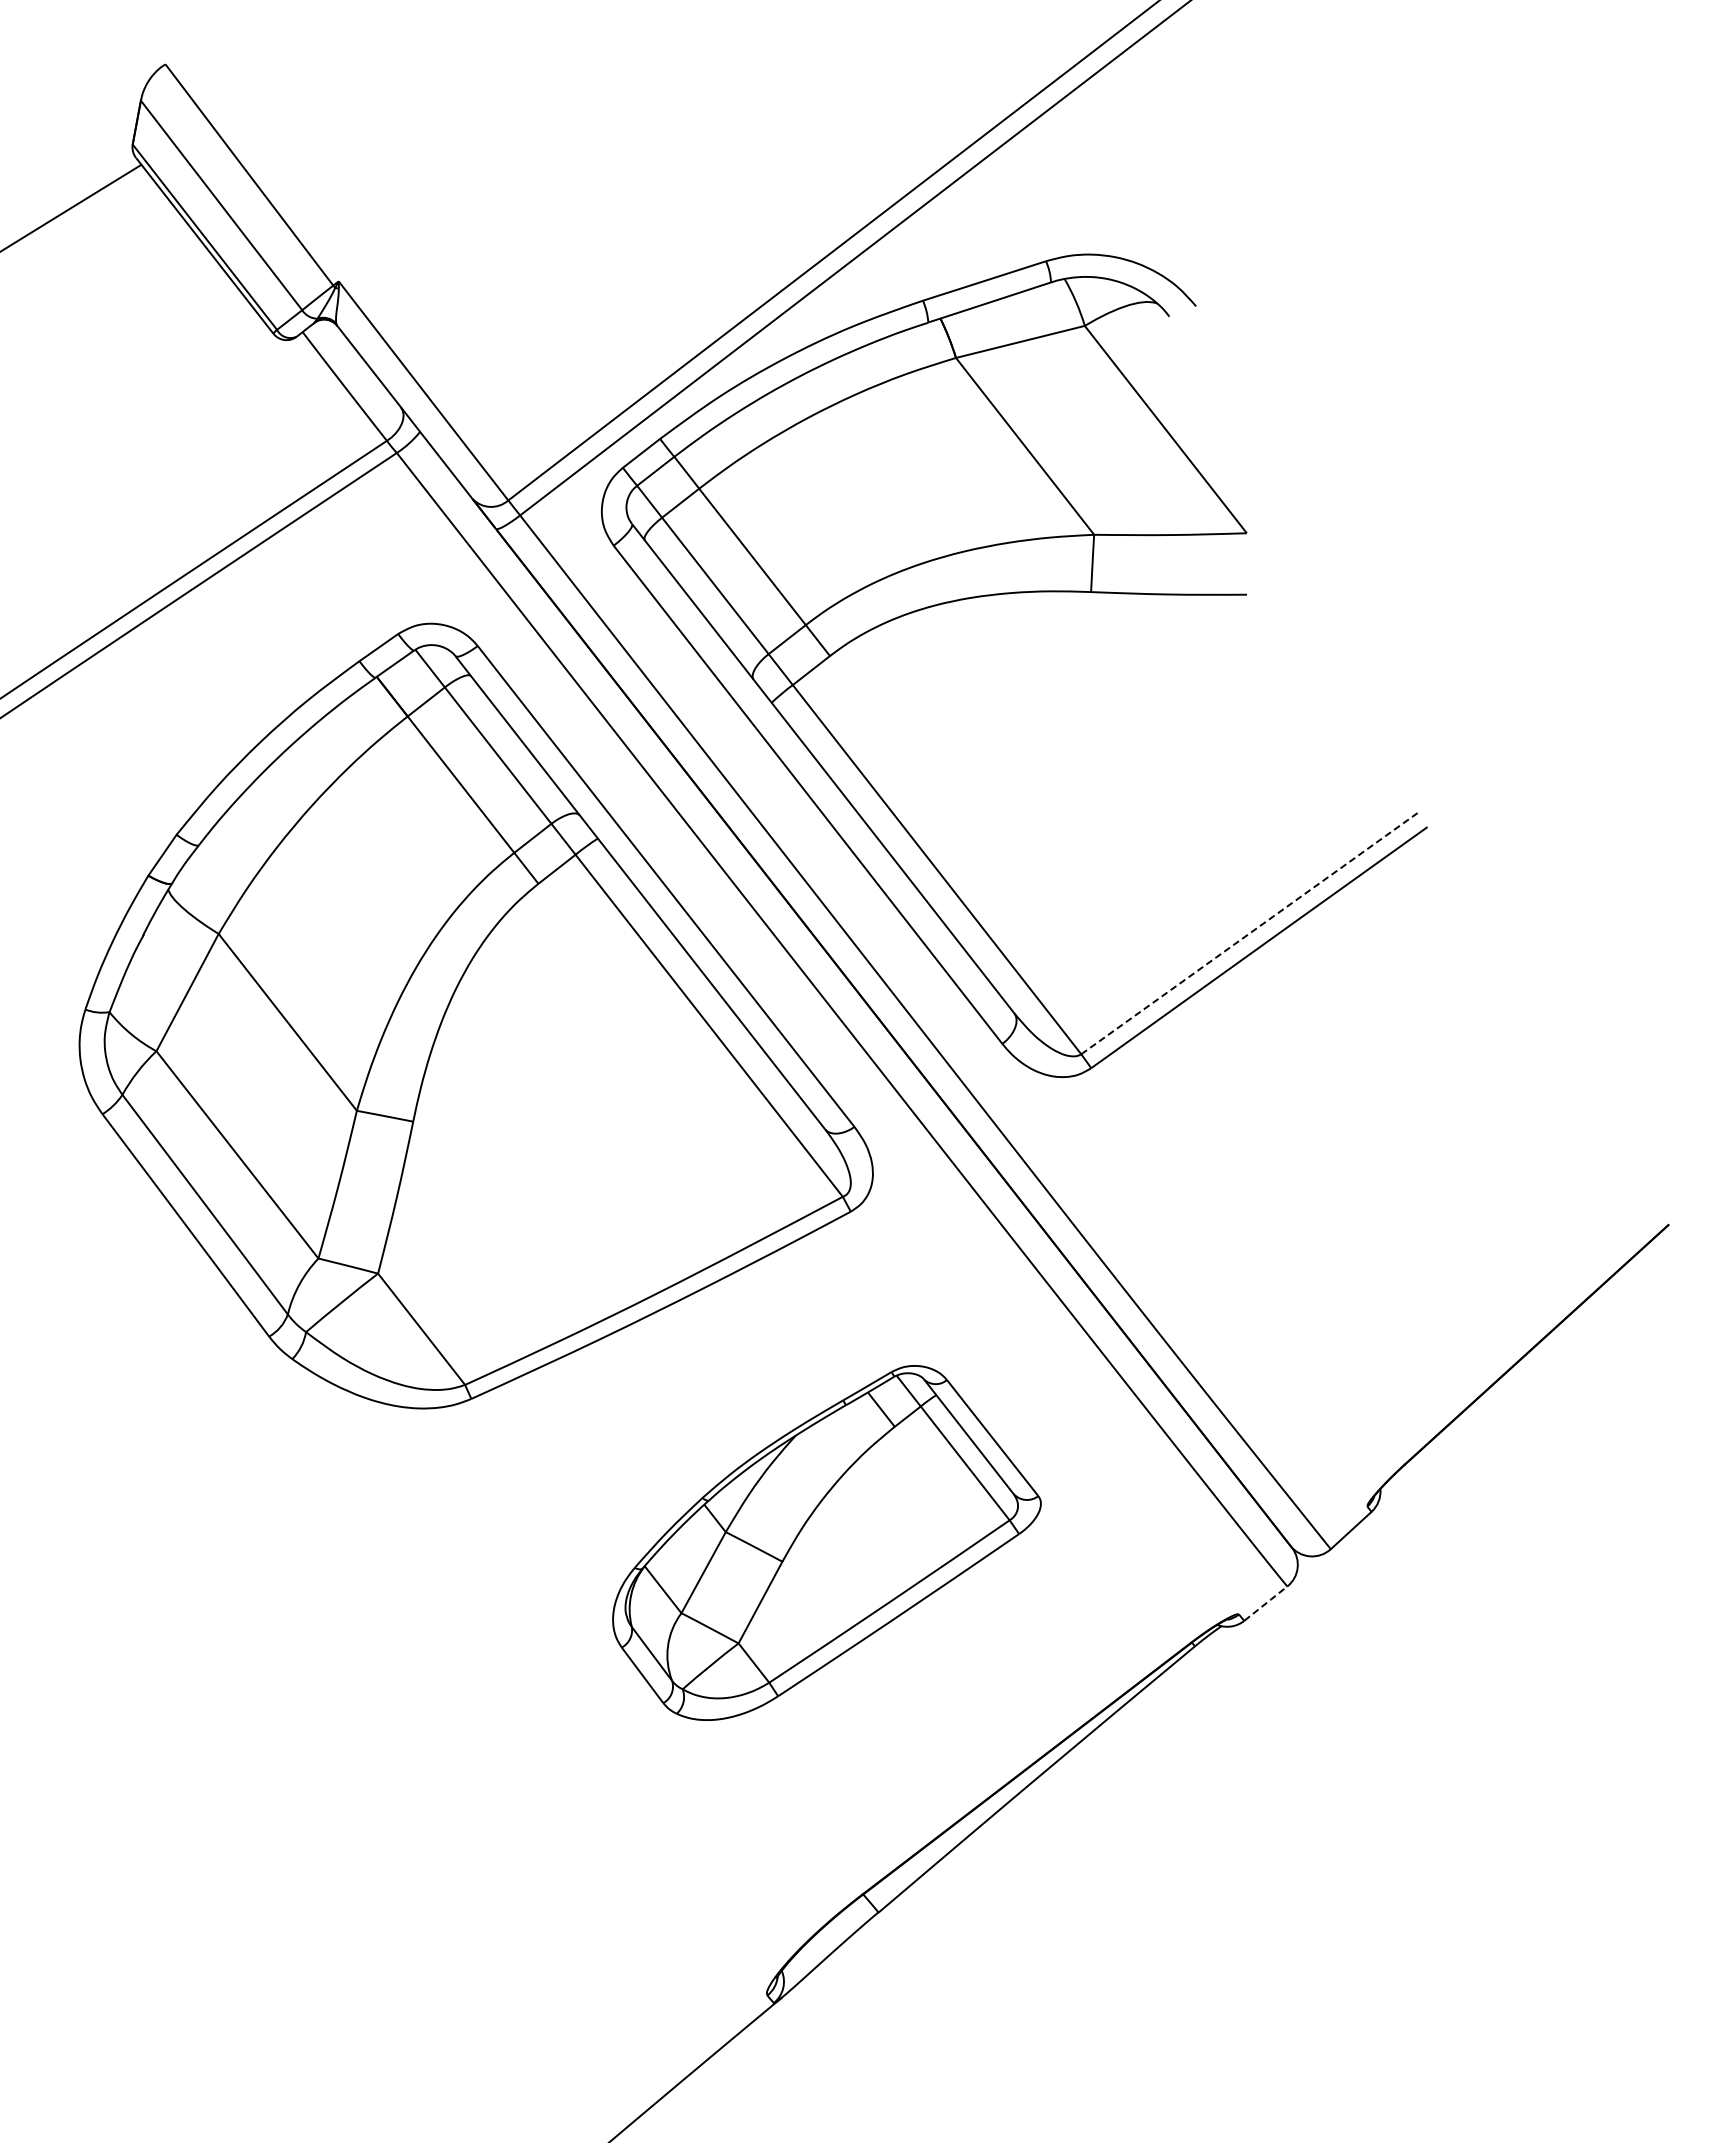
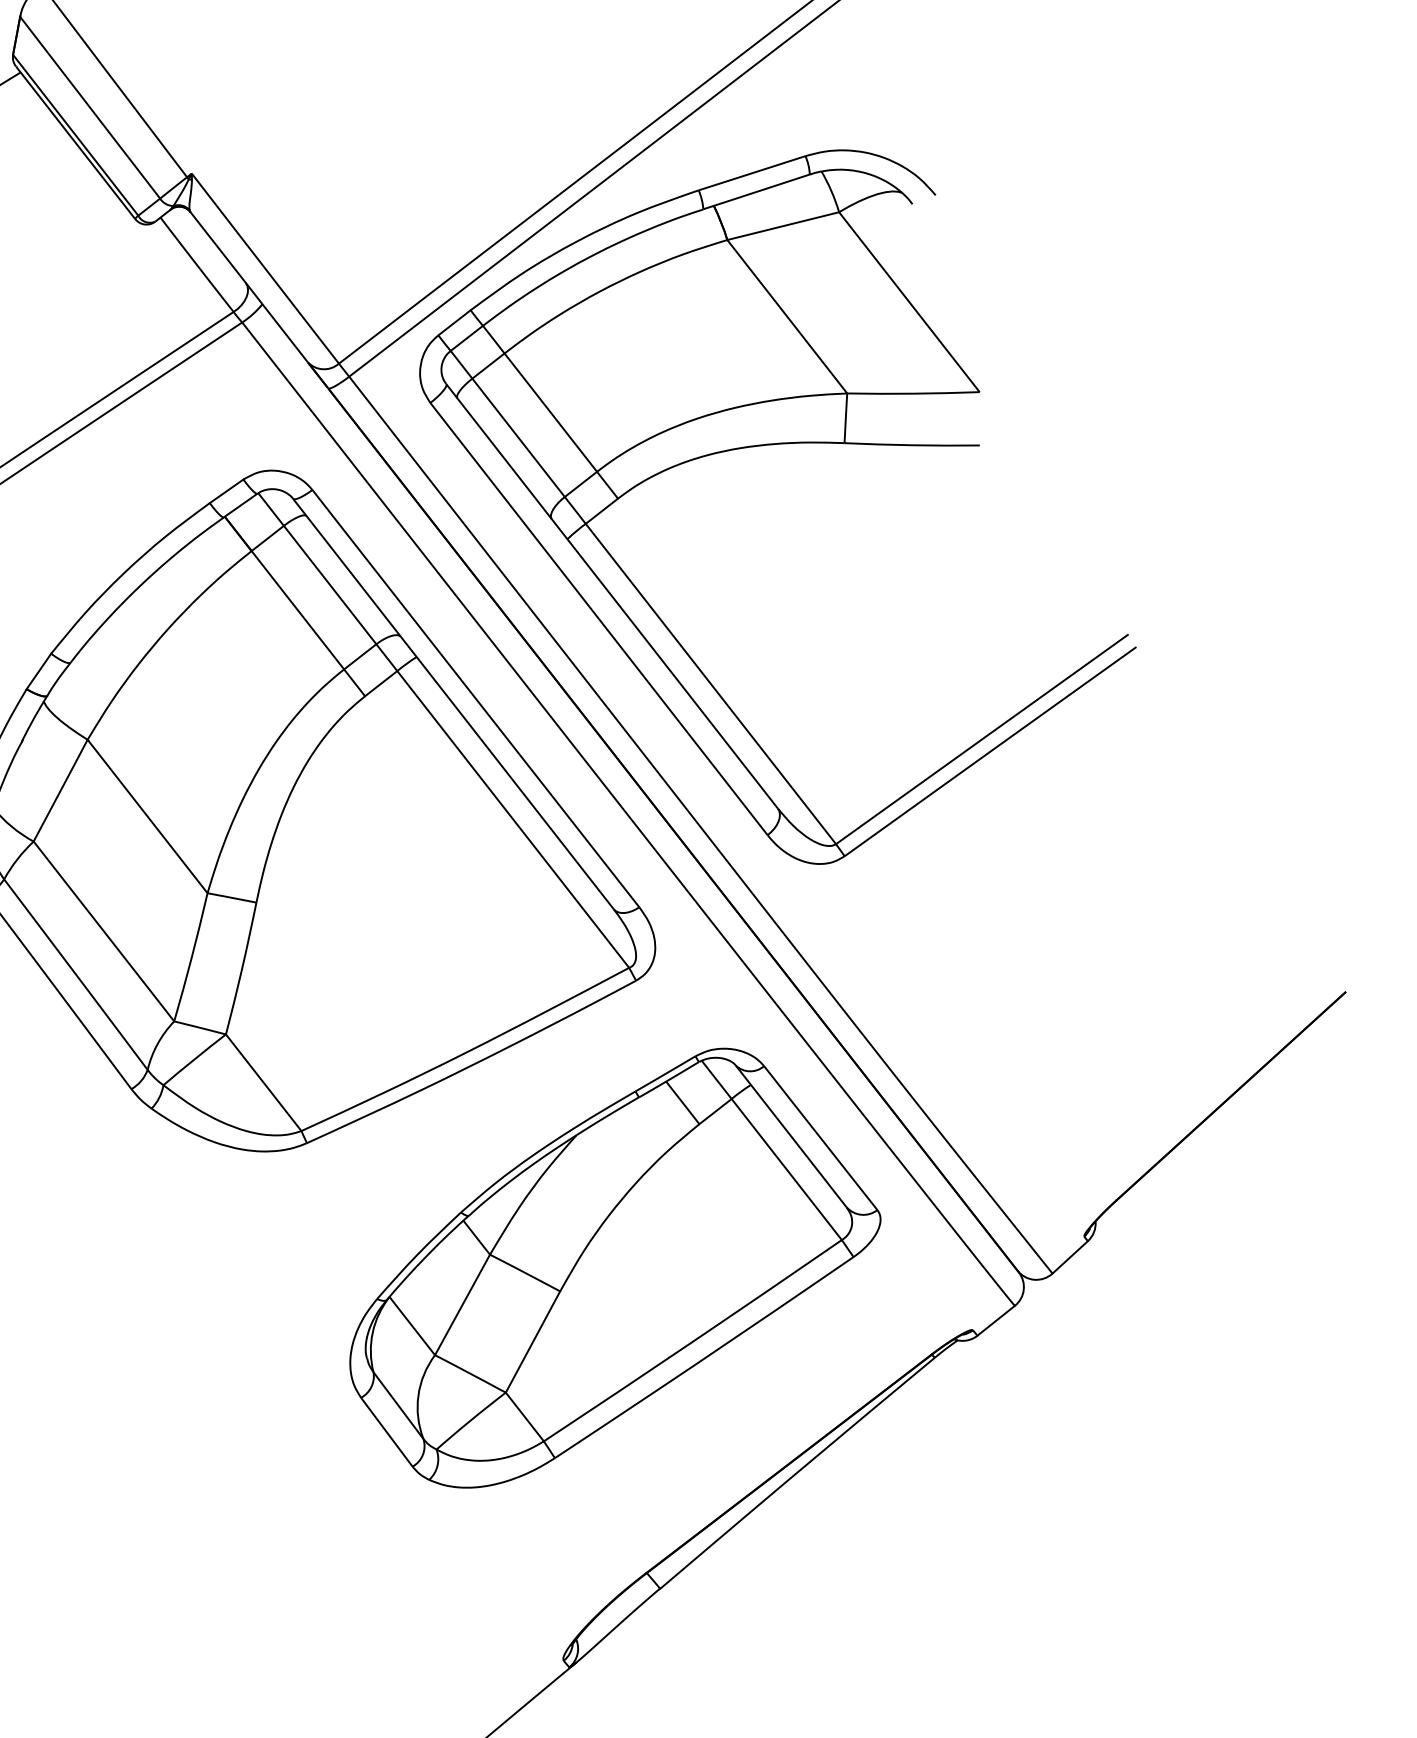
line: (1249, 933) -> (981, 739), dashed -> solid
part: (826, 1542) -> (614, 1267), size x1.43
line: (1265, 1603) -> (995, 1320), dashed -> solid

